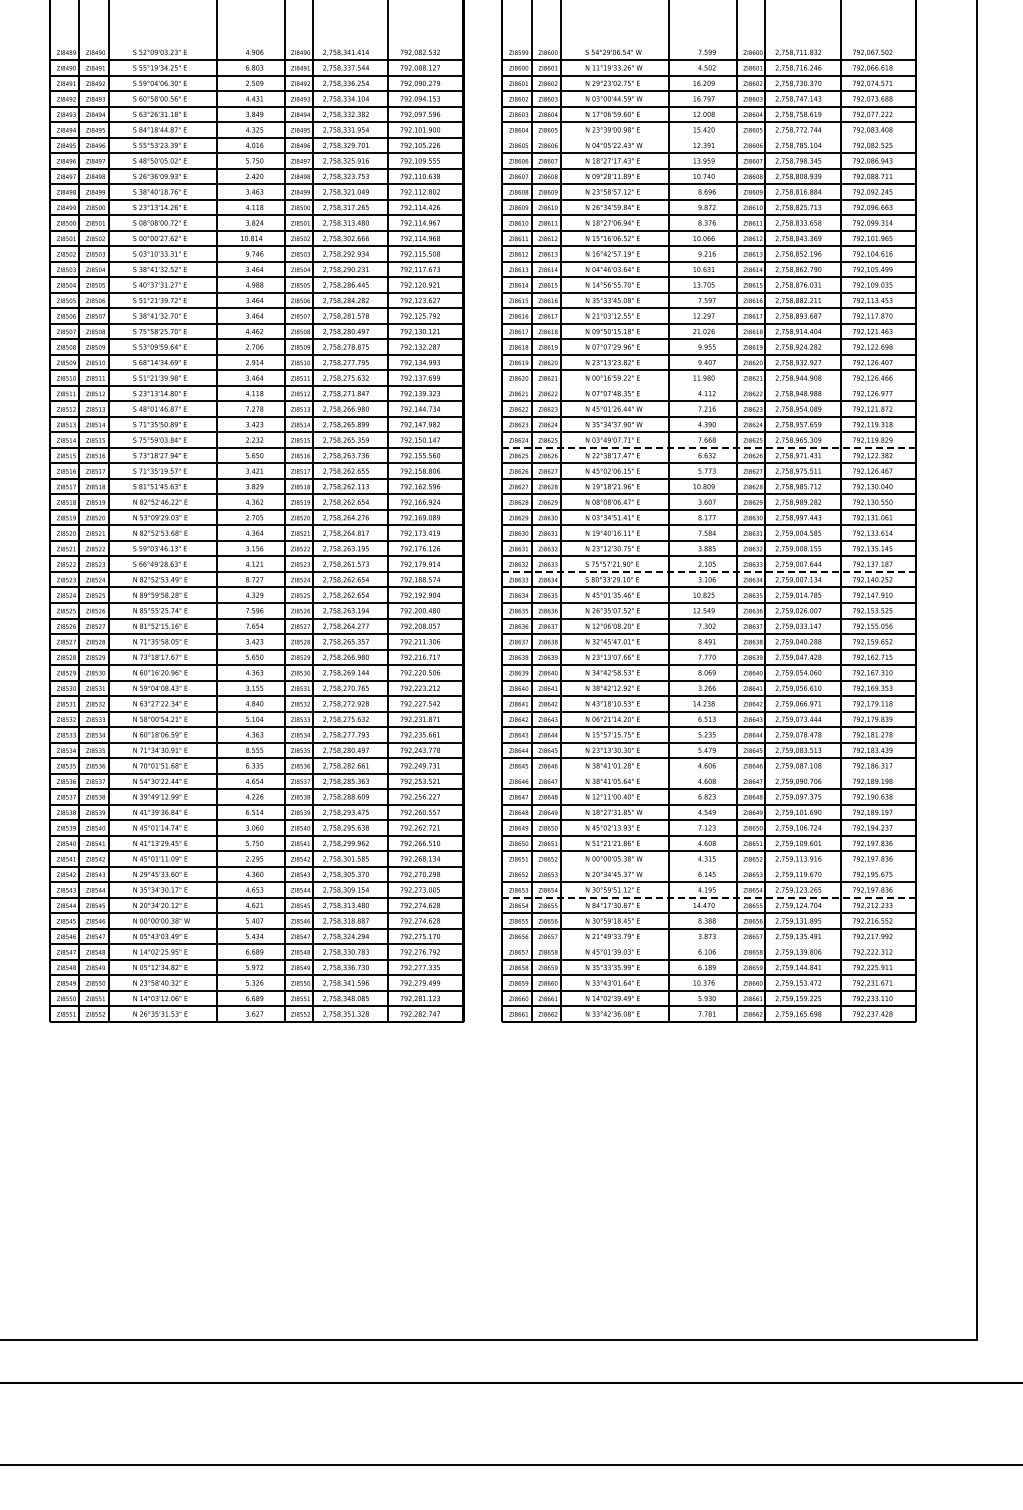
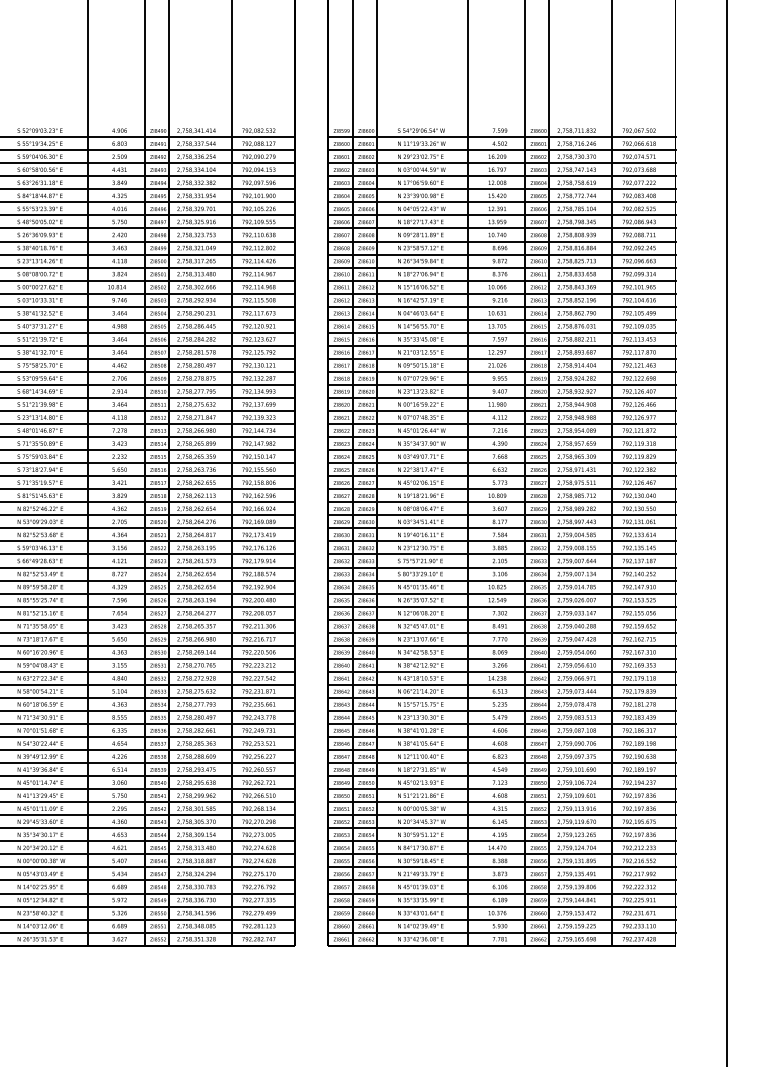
line: (708, 137) -> (501, 202), added
line: (708, 385) -> (501, 410), added
line: (709, 447) -> (502, 462), dashed -> solid
line: (709, 571) -> (502, 567), dashed -> solid
line: (708, 773) -> (501, 736), added
line: (708, 866) -> (501, 815), added
line: (709, 897) -> (502, 841), dashed -> solid
line: (708, 944) -> (501, 880), added

